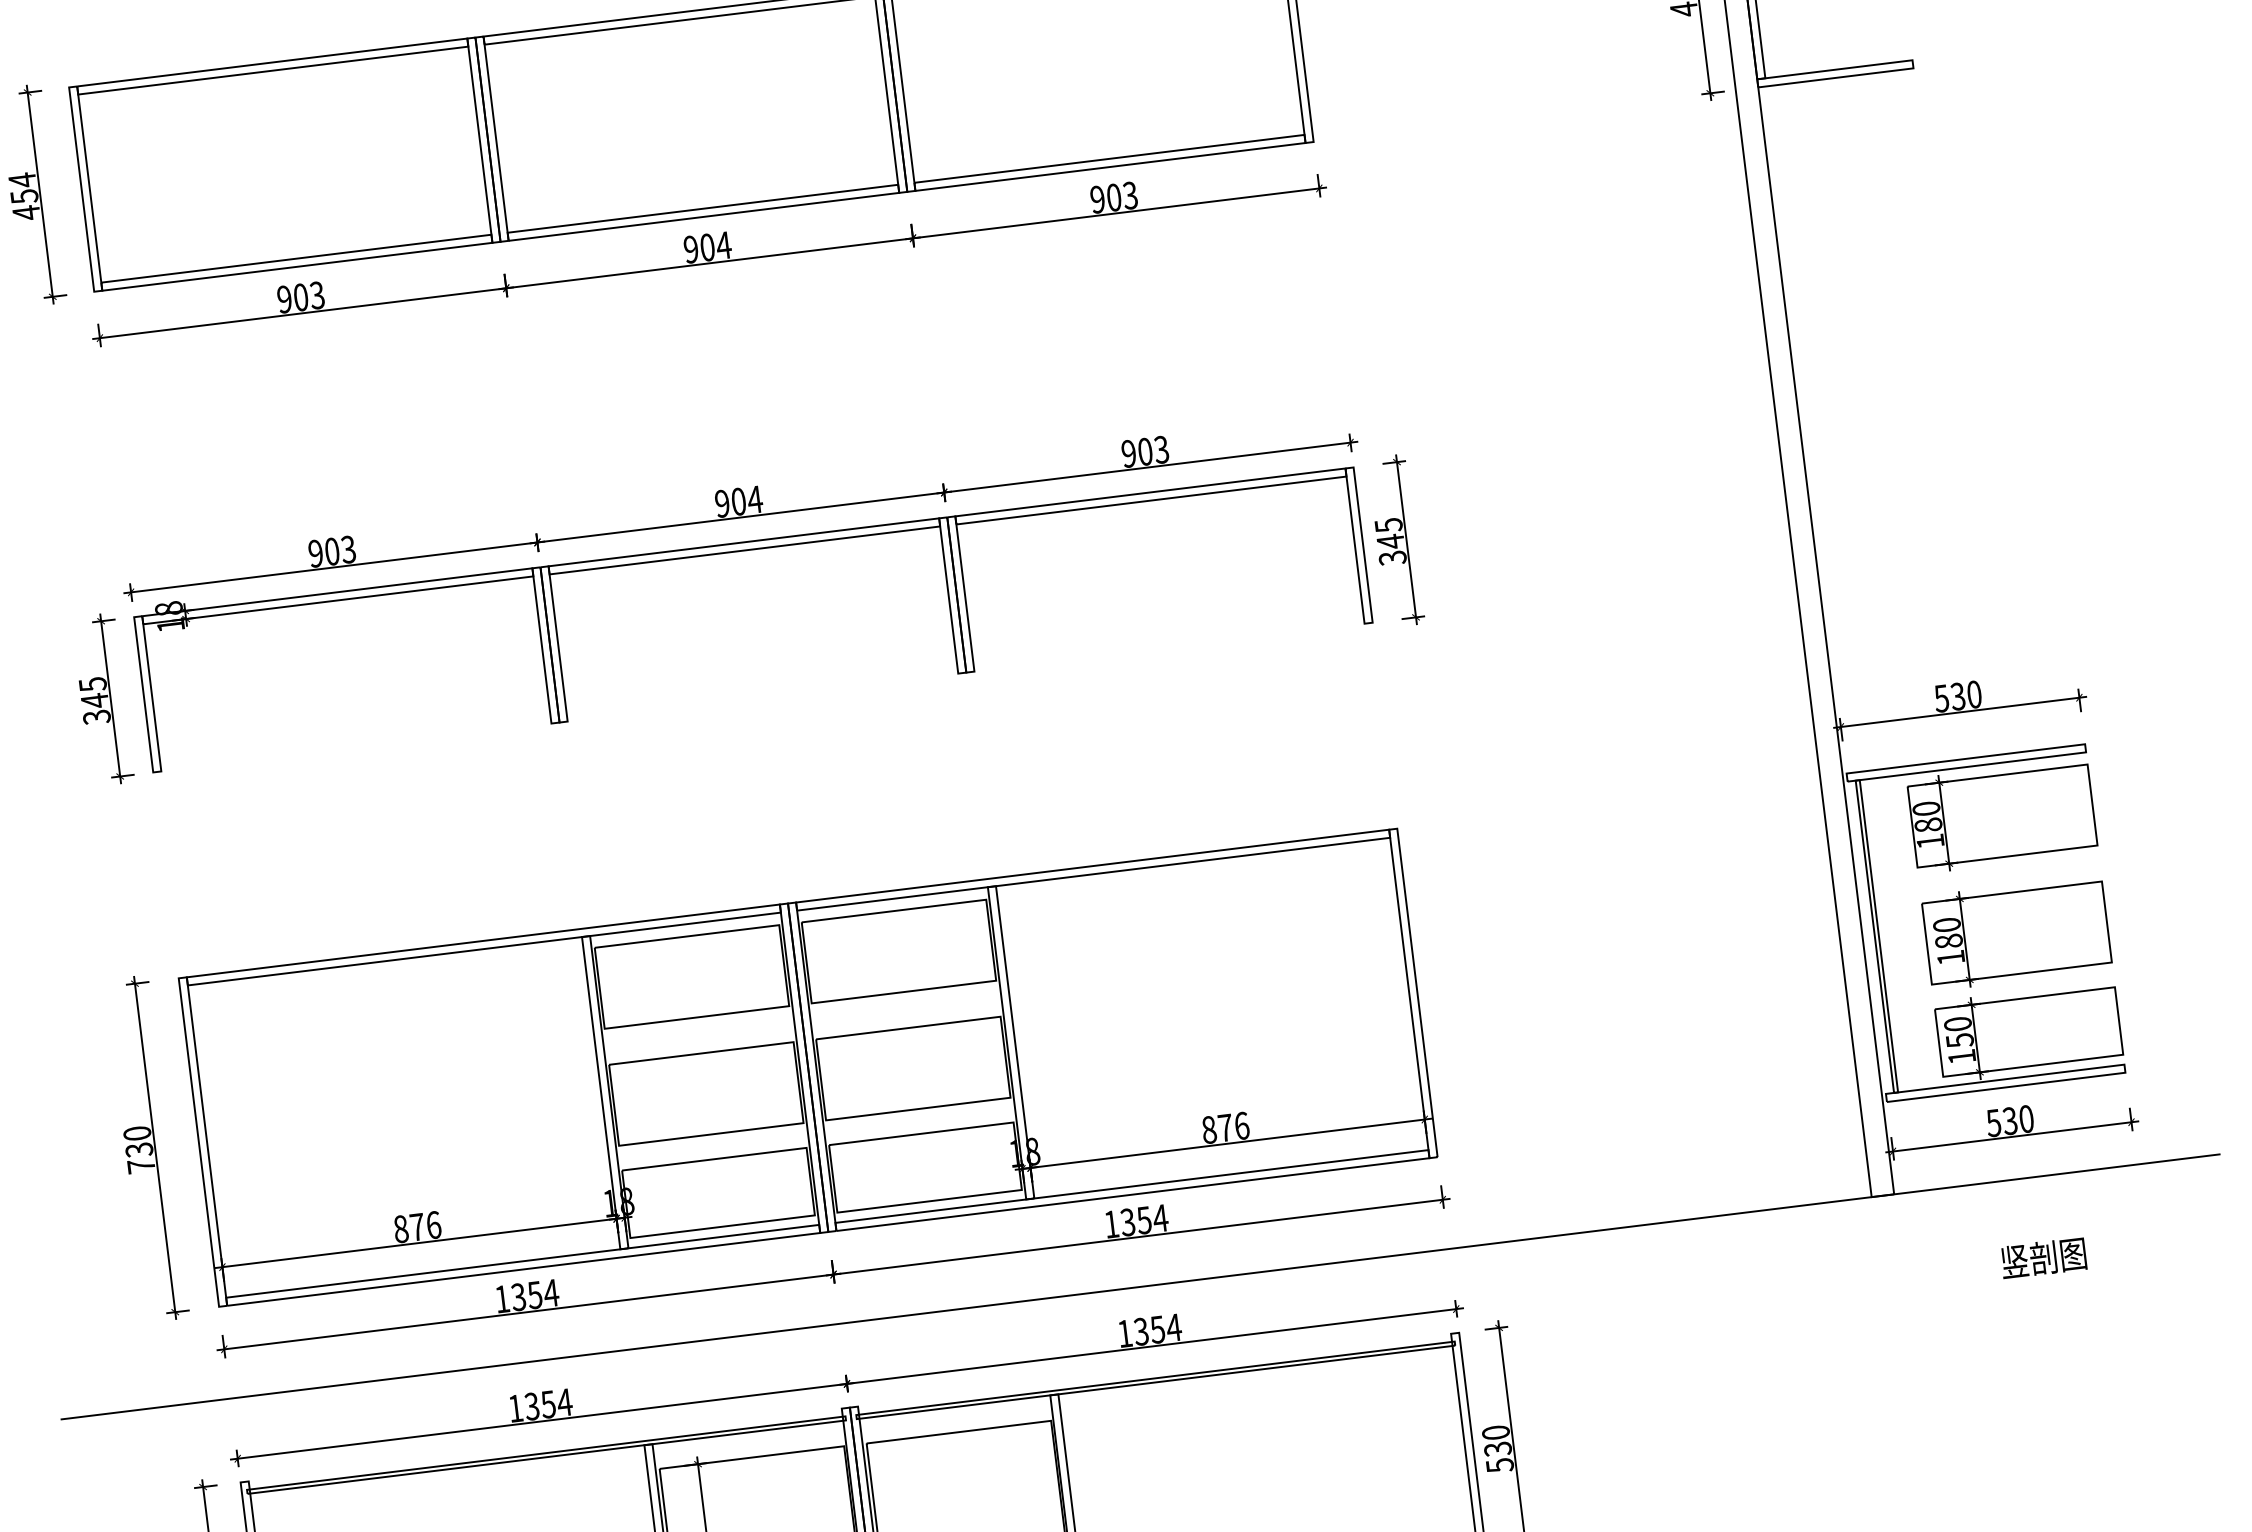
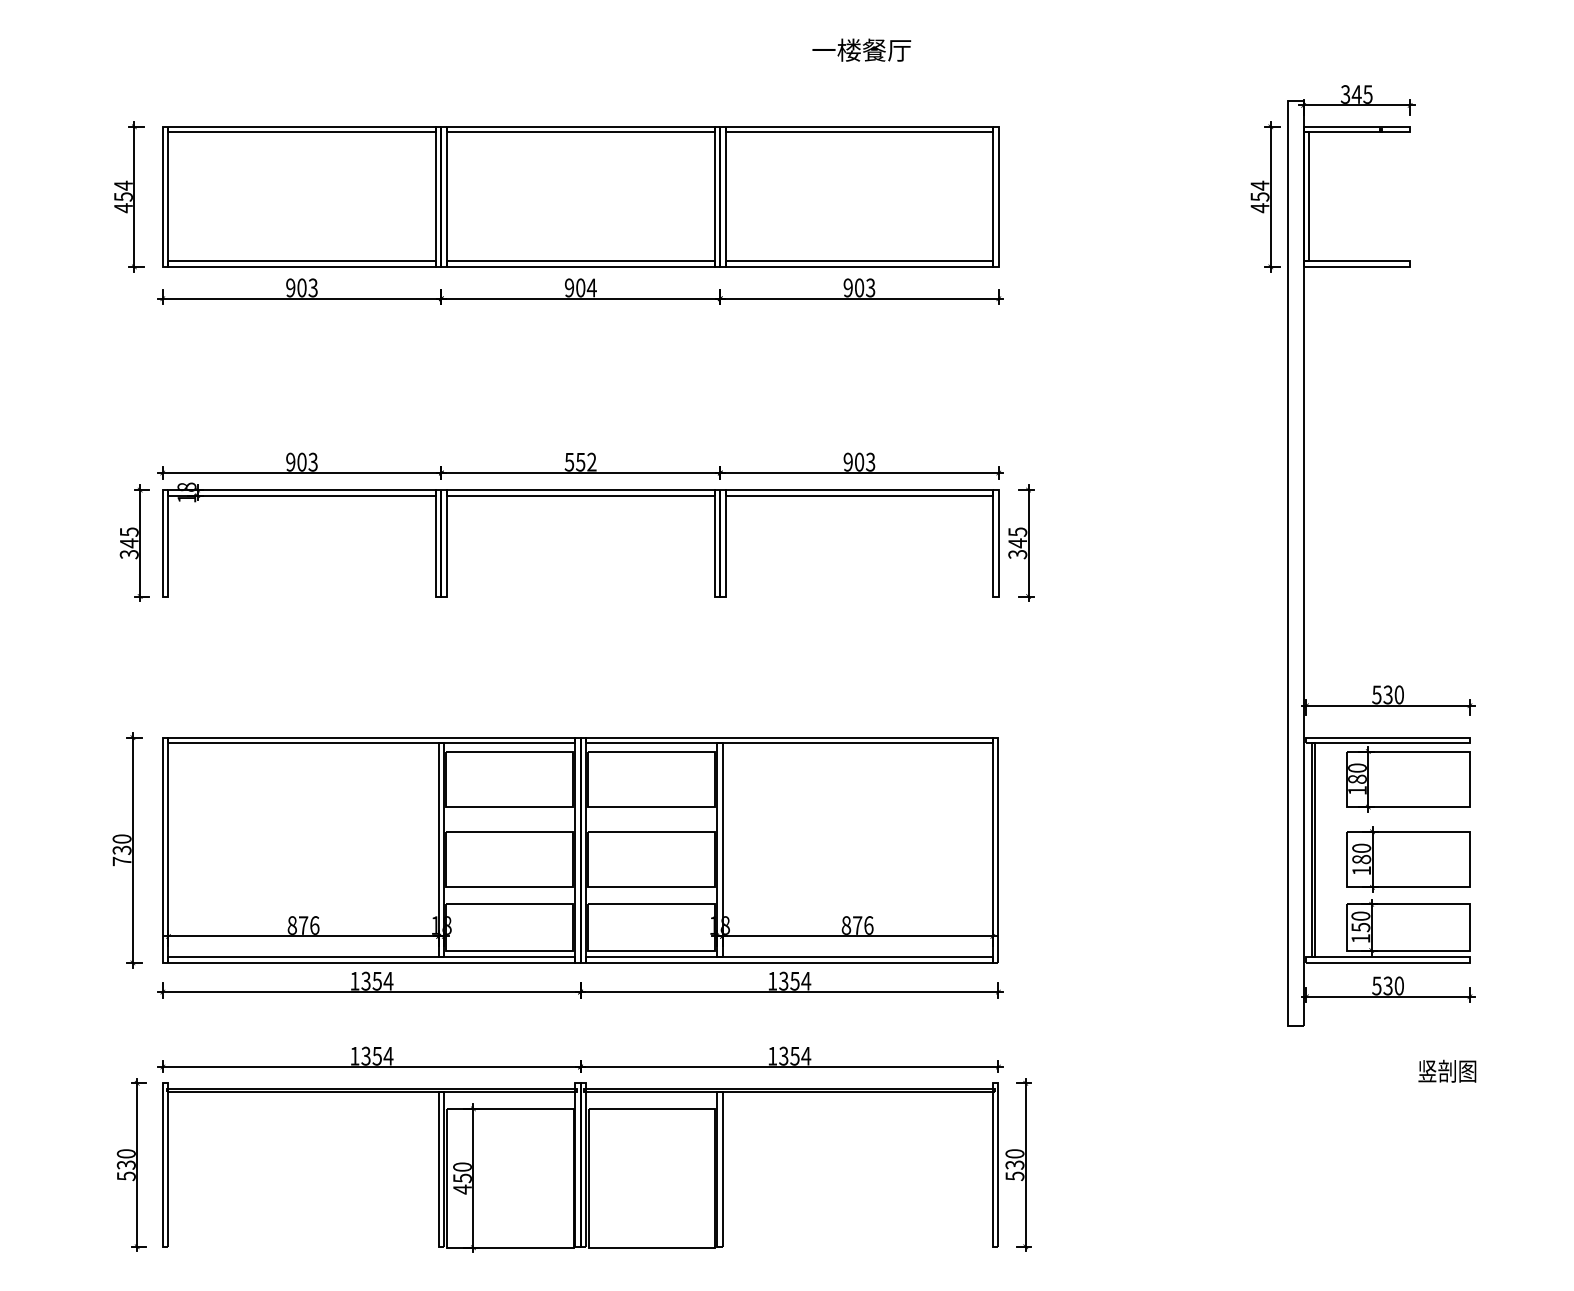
text: (738, 500) -> (580, 461), 904 -> 552
text: (2043, 1256) -> (1447, 1070), moved
line: (1139, 1286) -> (786, 1025), removed

